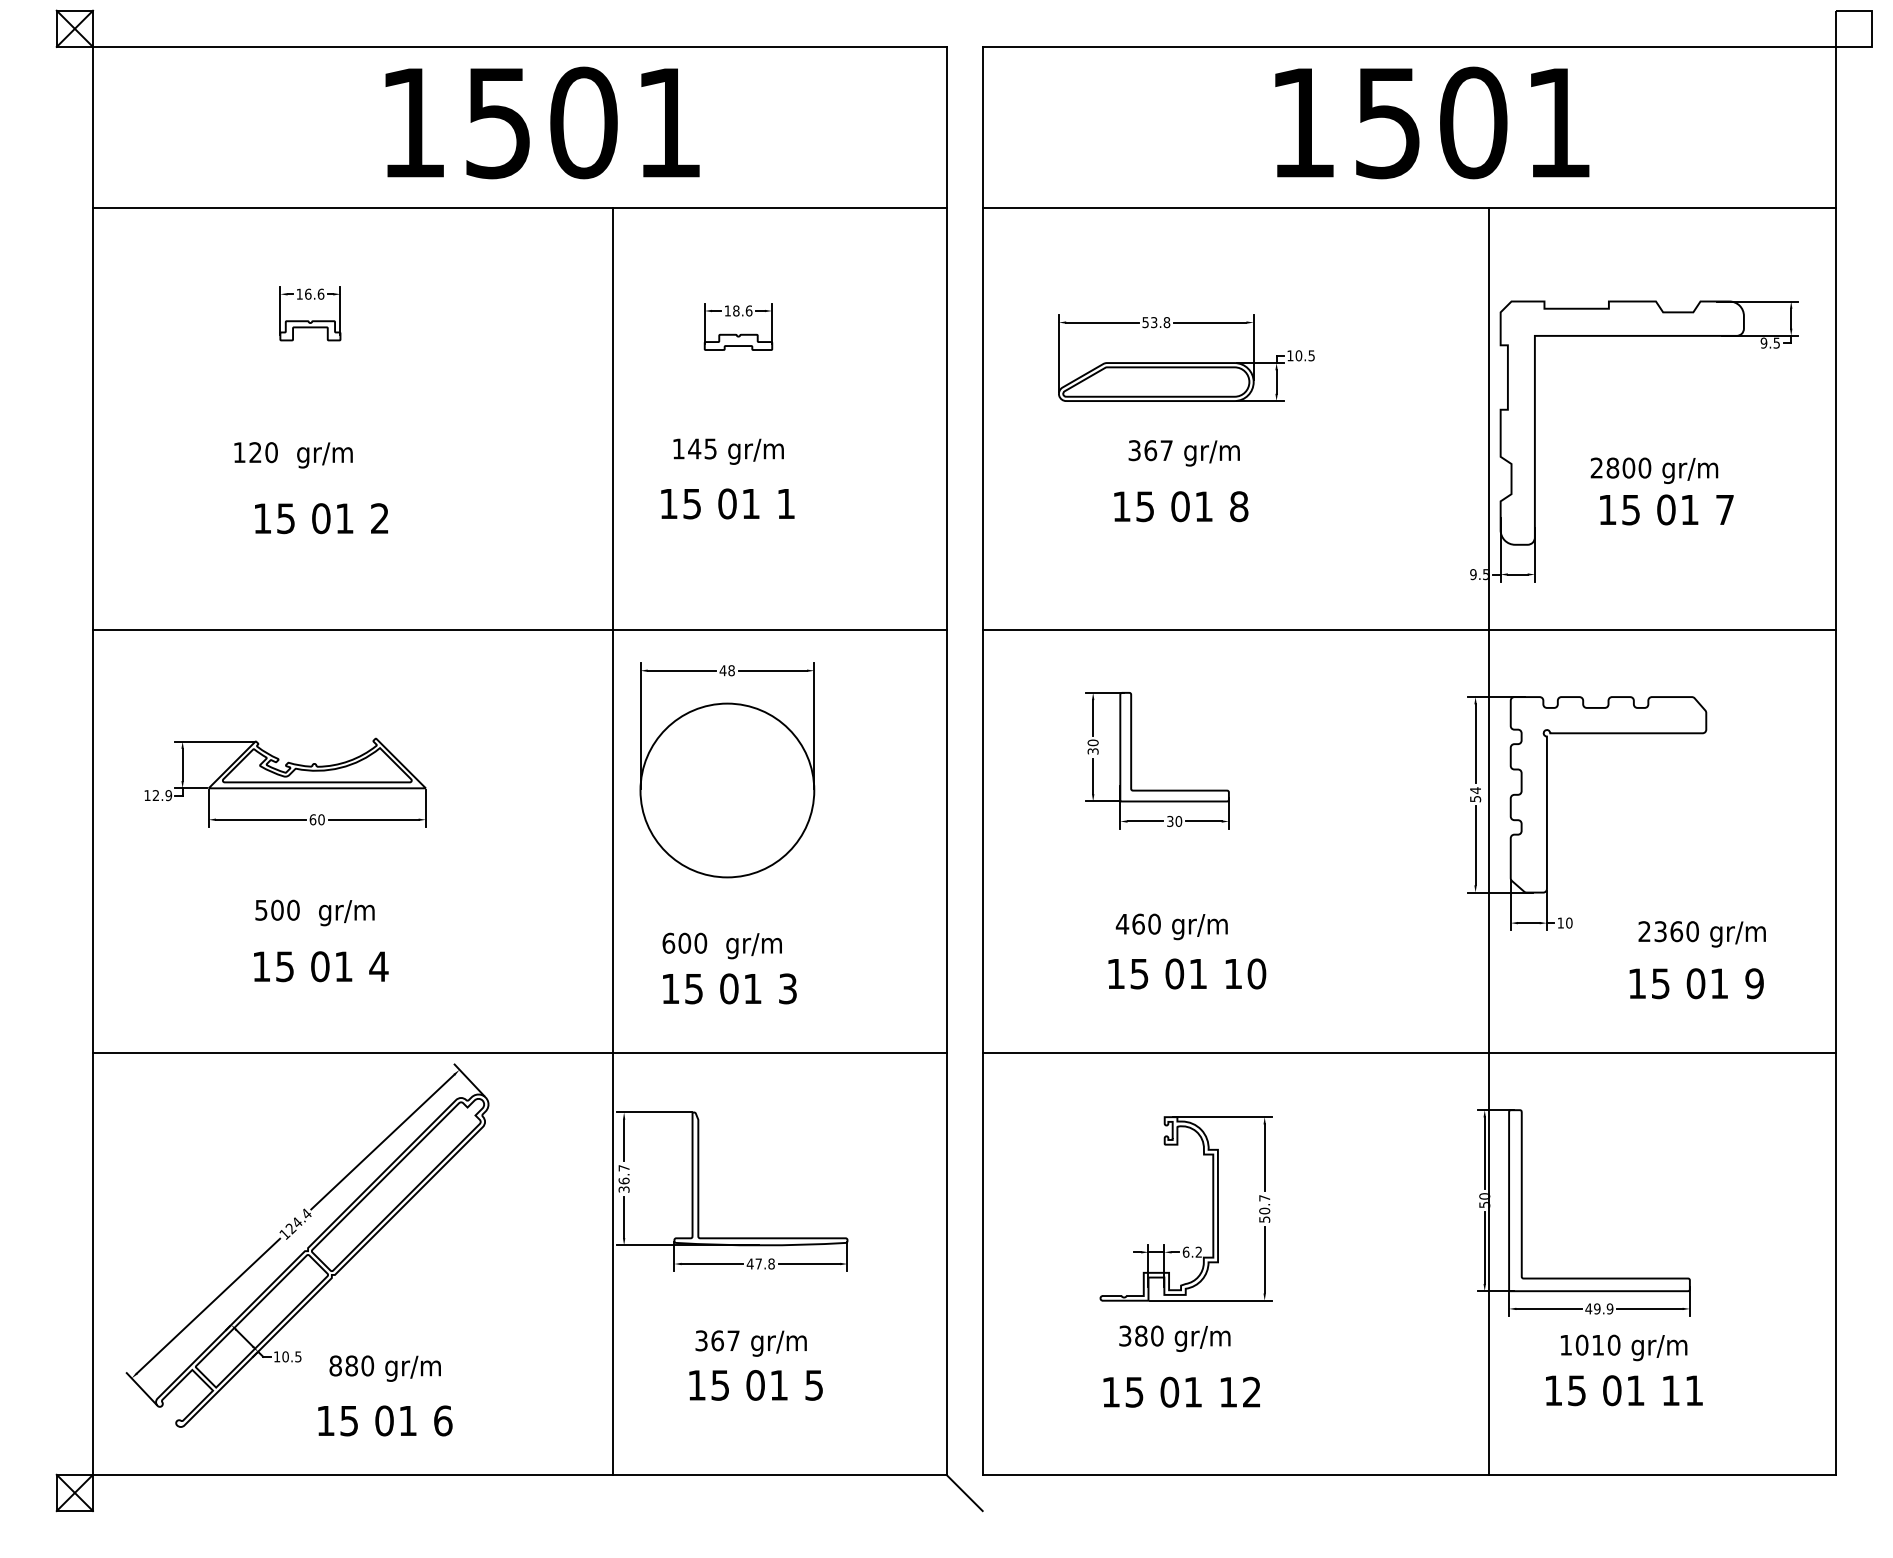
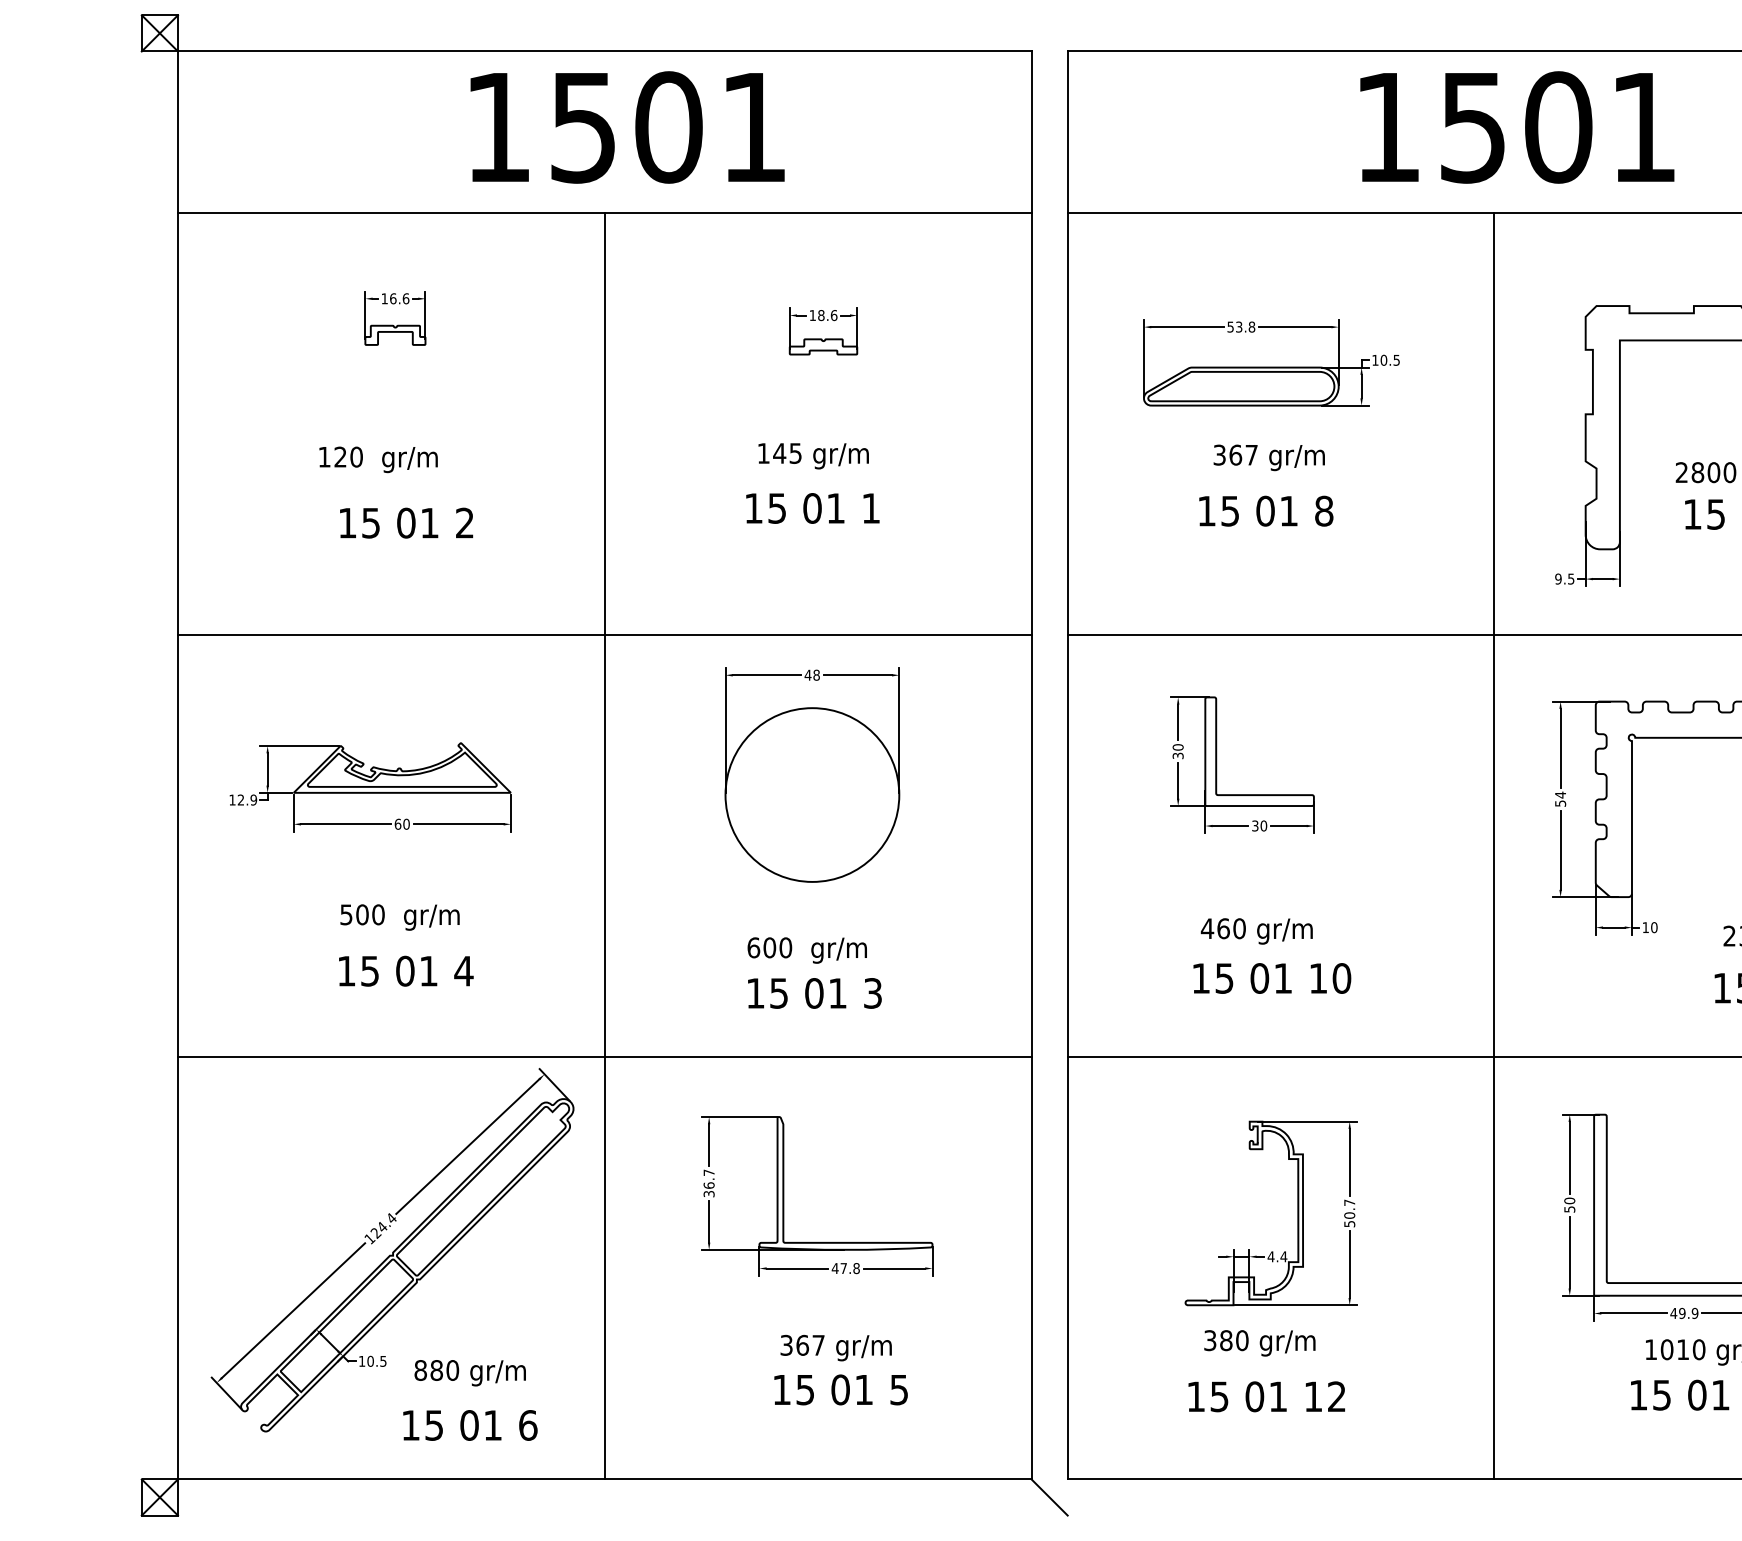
line: (612, 841) -> (604, 846), moved
line: (1489, 841) -> (1494, 846), moved
text: (1192, 1251) -> (1277, 1256), 6.2 -> 4.4

